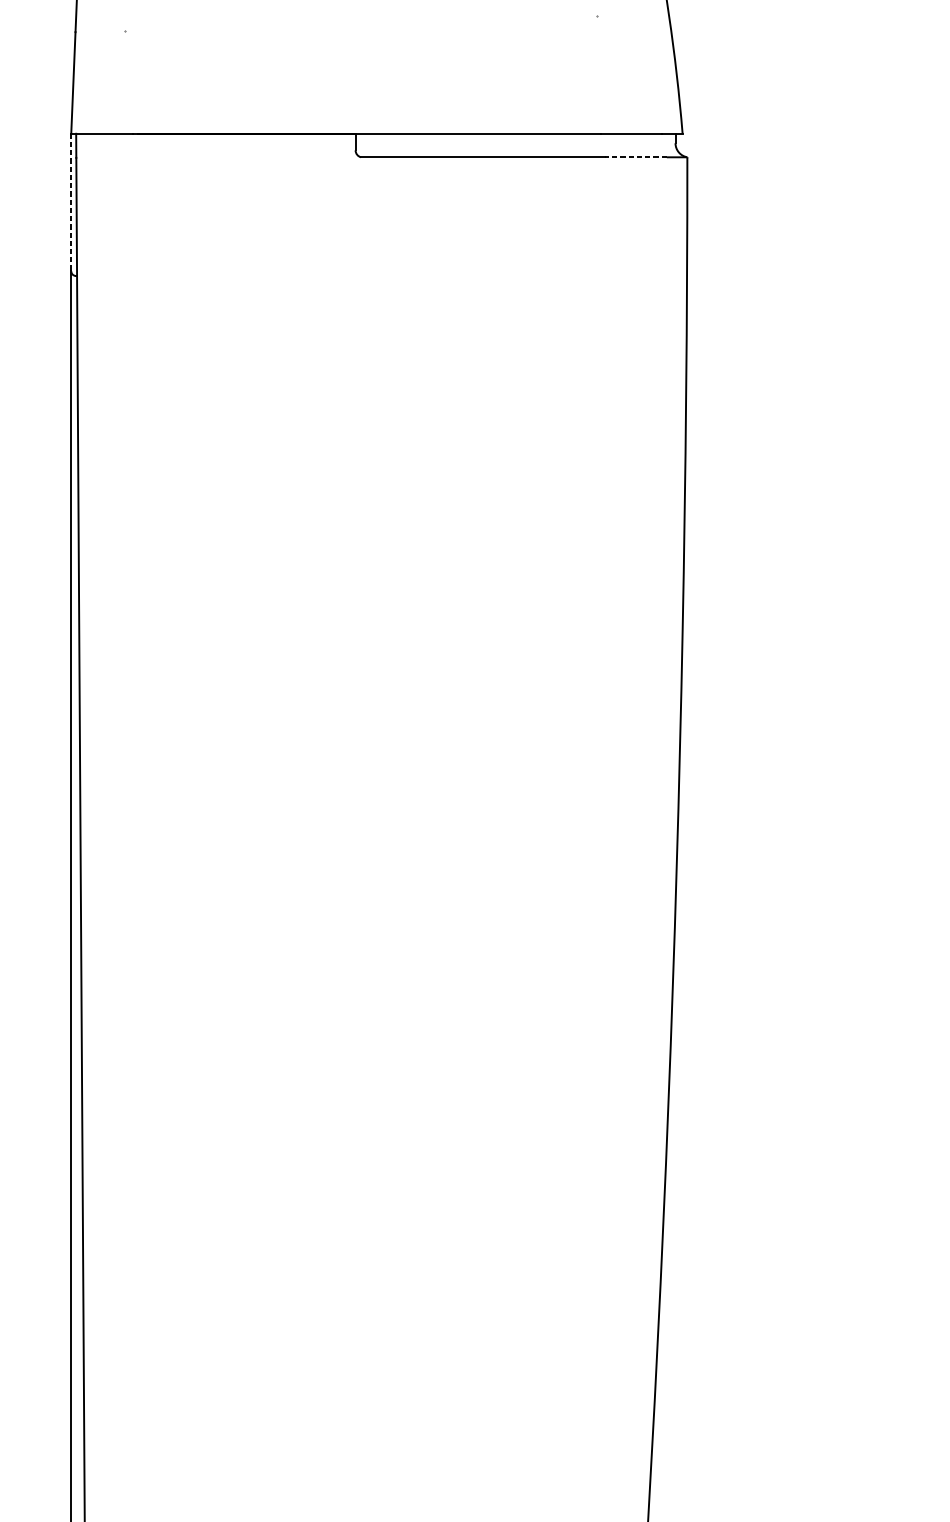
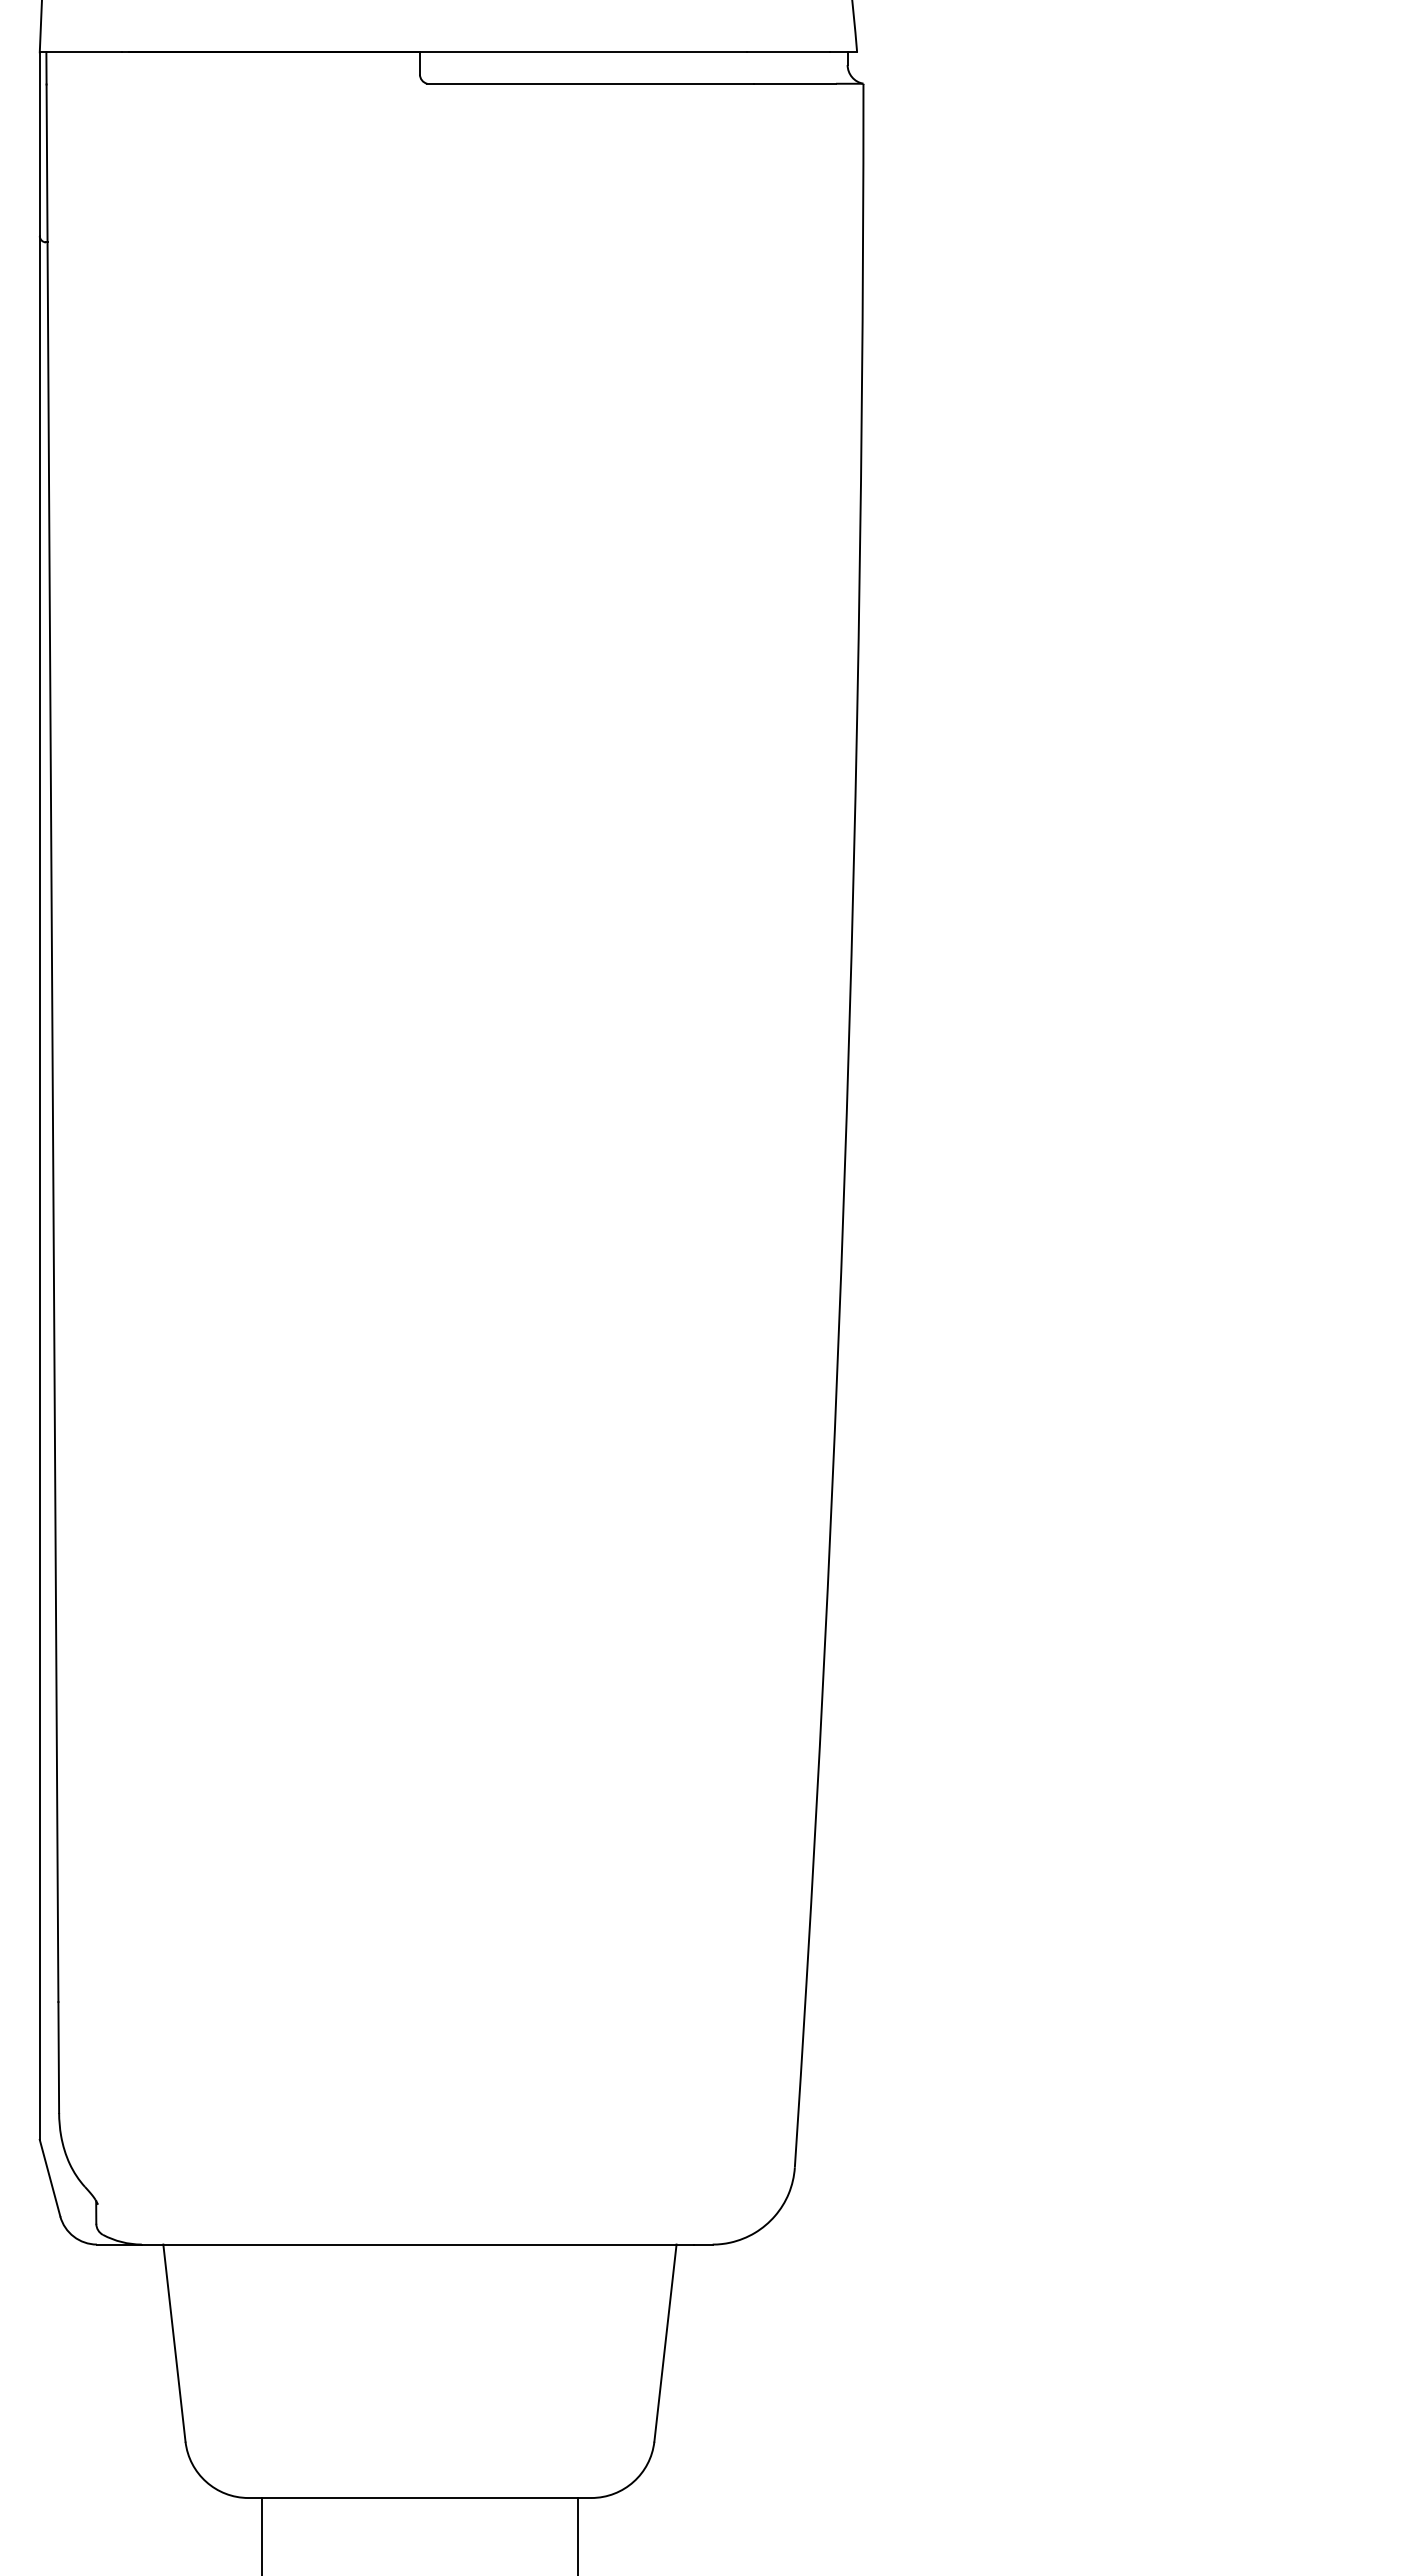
line: (635, 157) -> (794, 83), dashed -> solid
line: (71, 202) -> (39, 144), dashed -> solid

